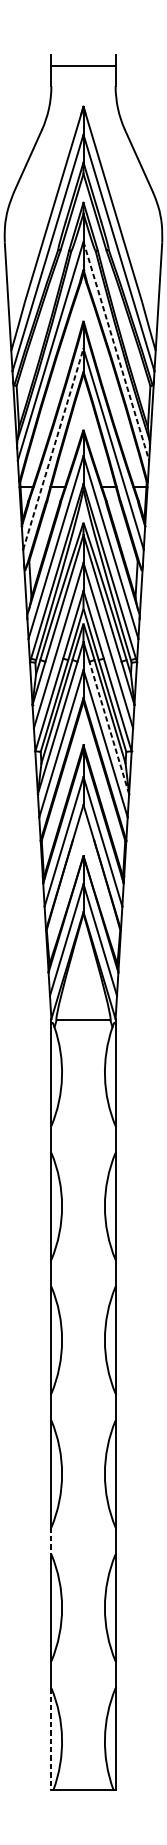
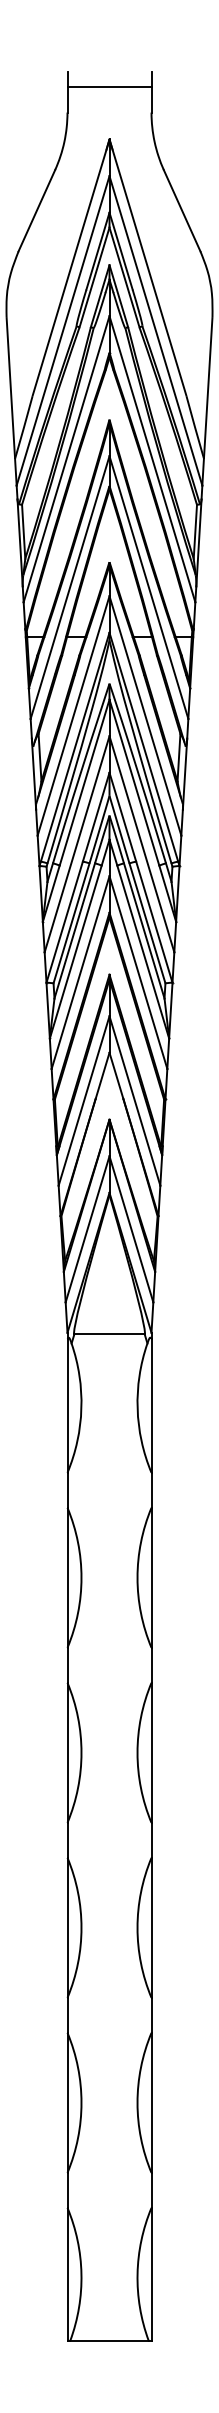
line: (116, 351) -> (152, 459), dashed -> solid
line: (53, 449) -> (70, 587), dashed -> solid
line: (109, 727) -> (143, 951), dashed -> solid
line: (51, 1541) -> (67, 2015), dashed -> solid
line: (51, 1739) -> (67, 2274), dashed -> solid

